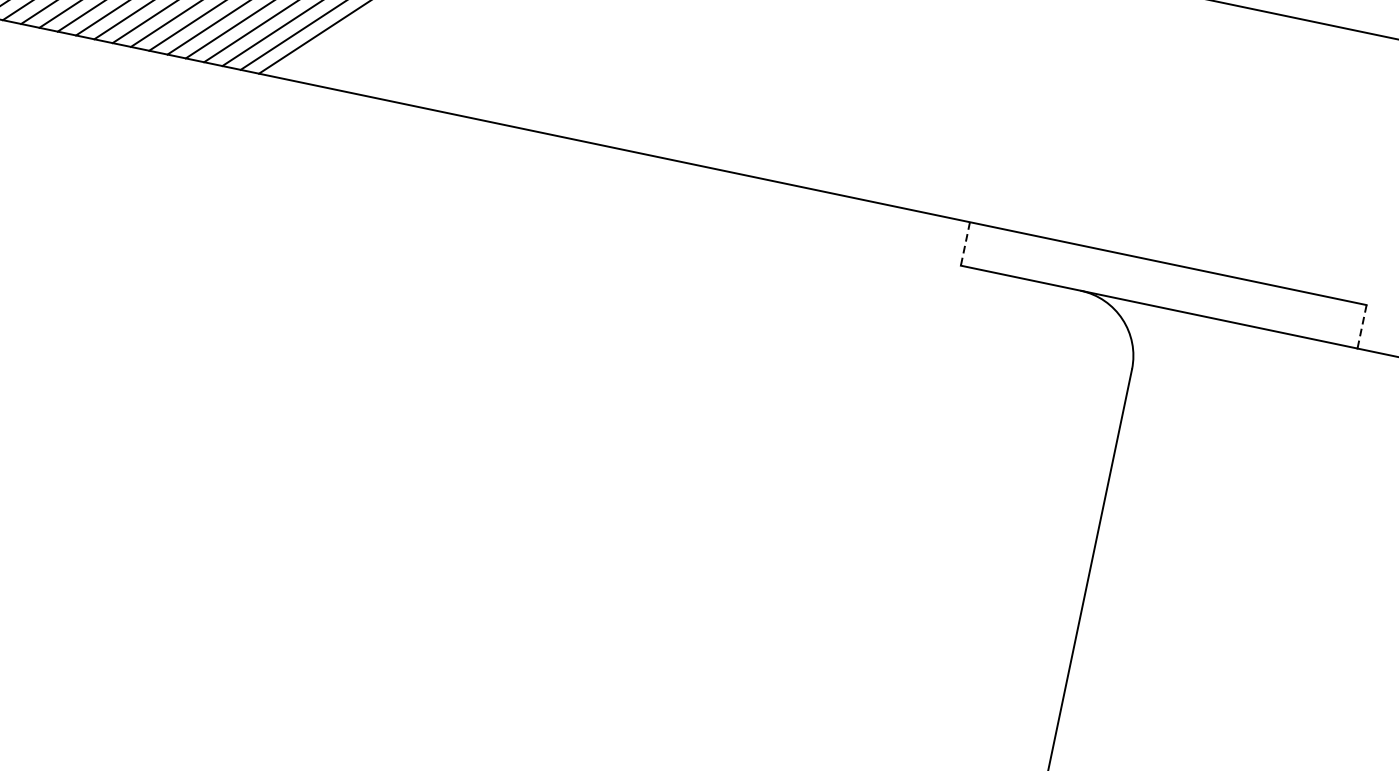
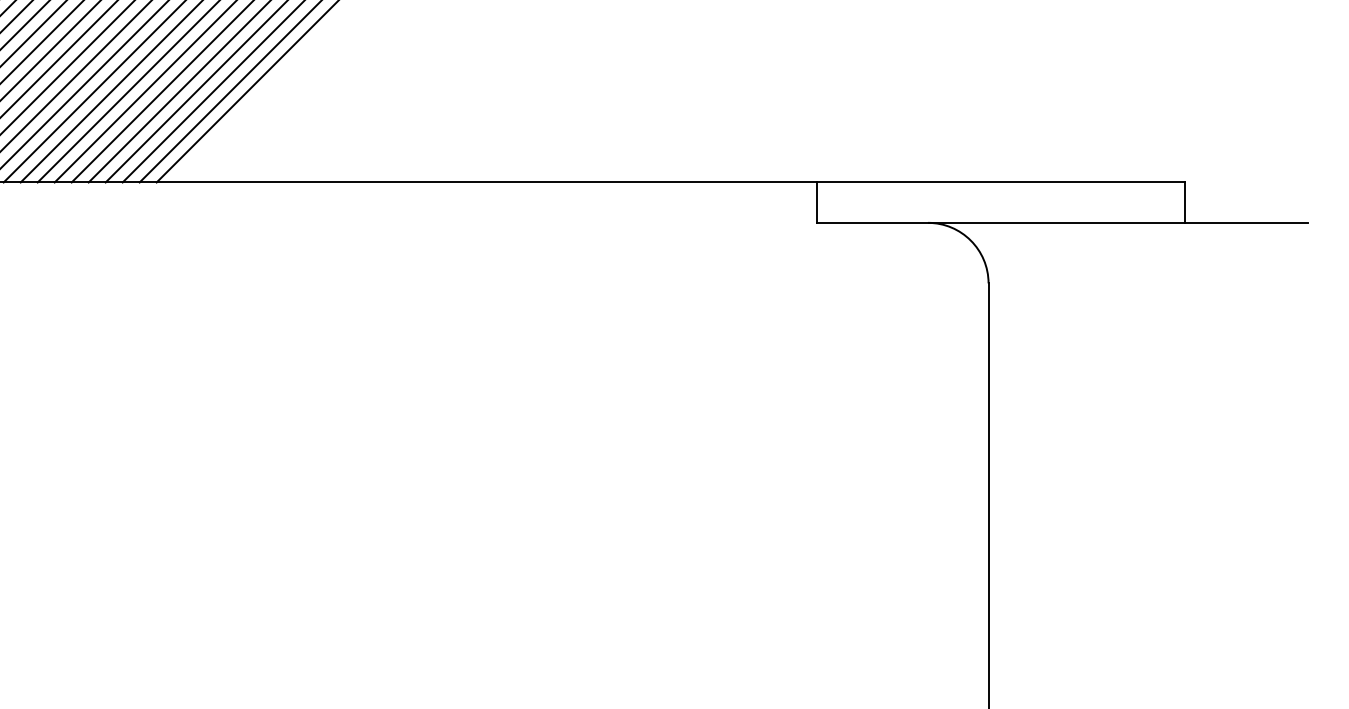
line: (964, 244) -> (816, 203), dashed -> solid
line: (1362, 327) -> (1185, 203), dashed -> solid

